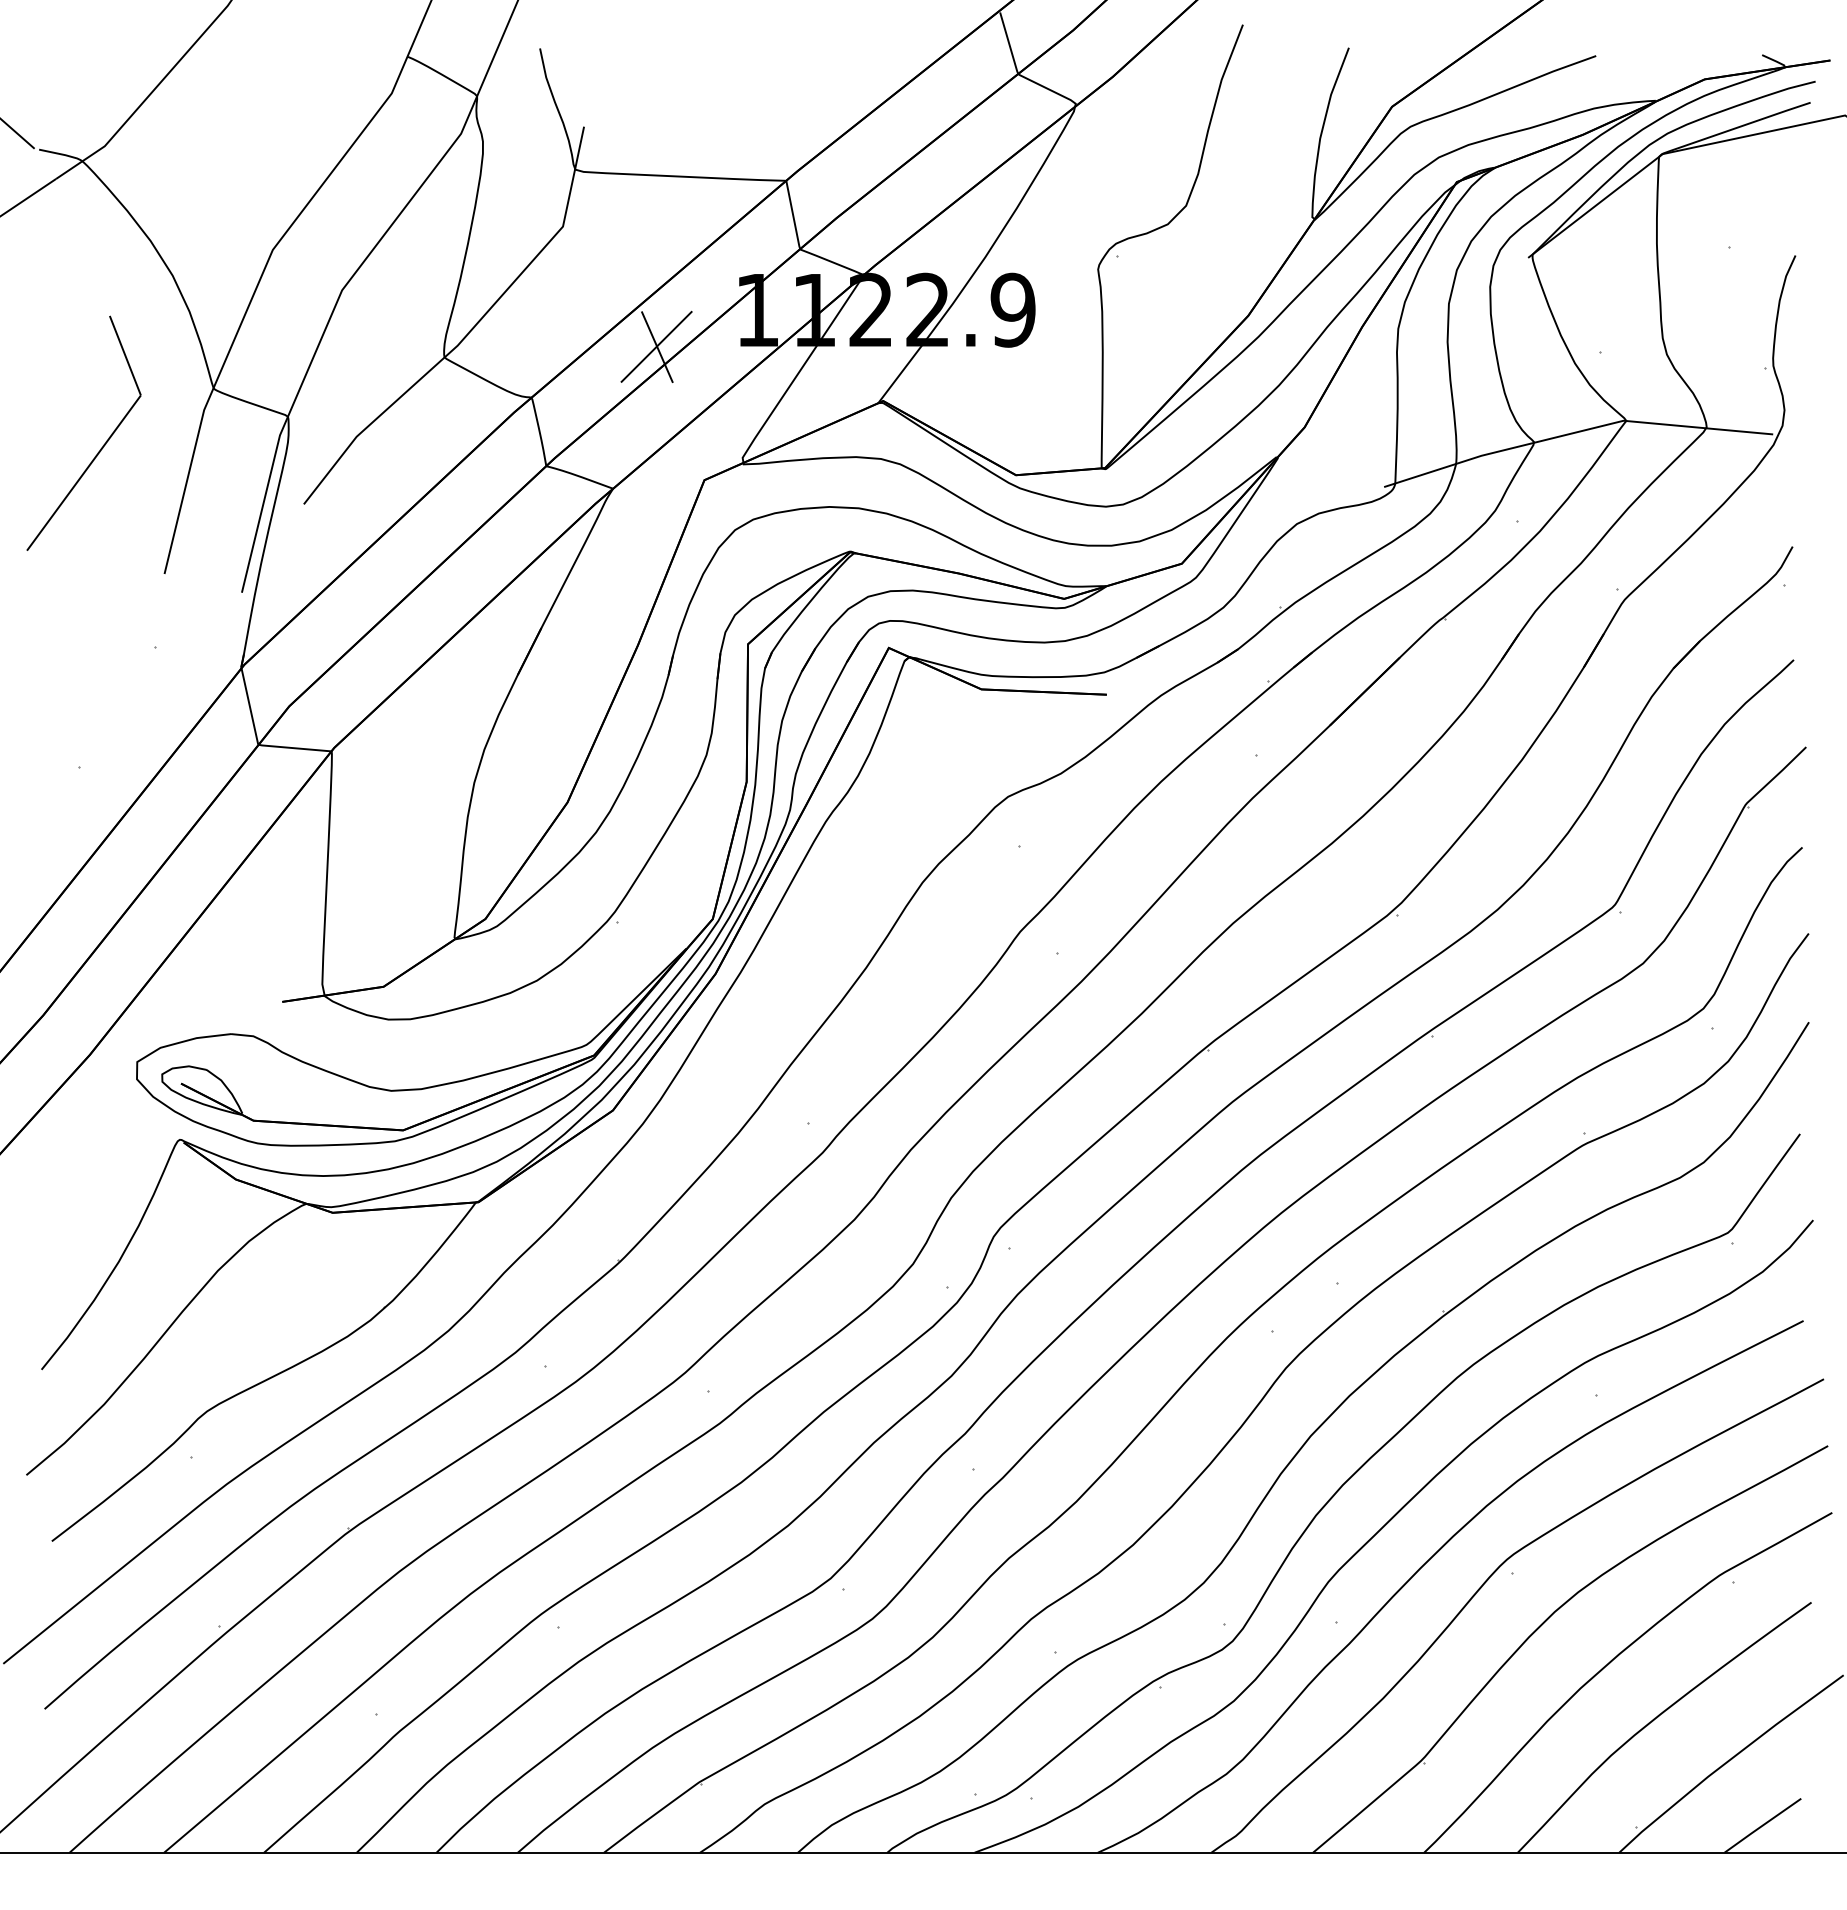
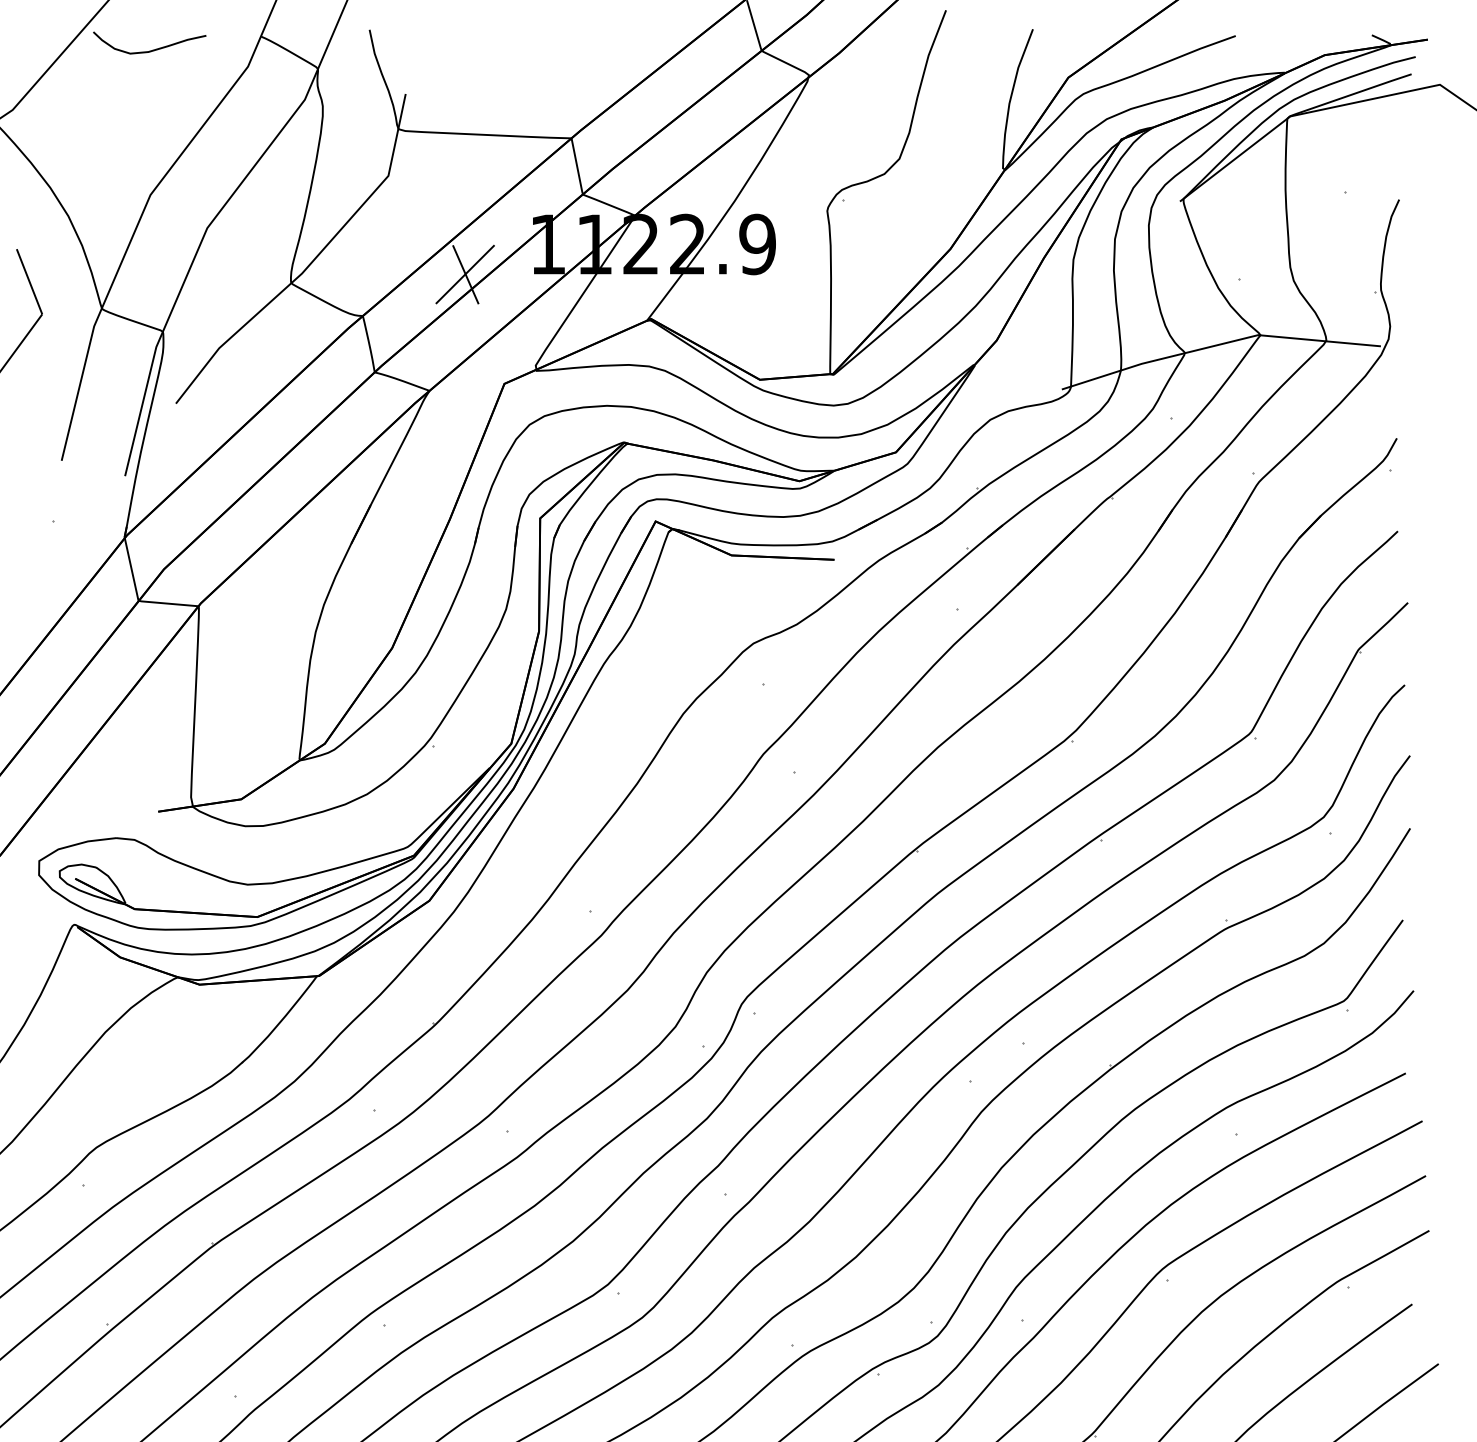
curve: (273, 73) -> (151, 50), added

